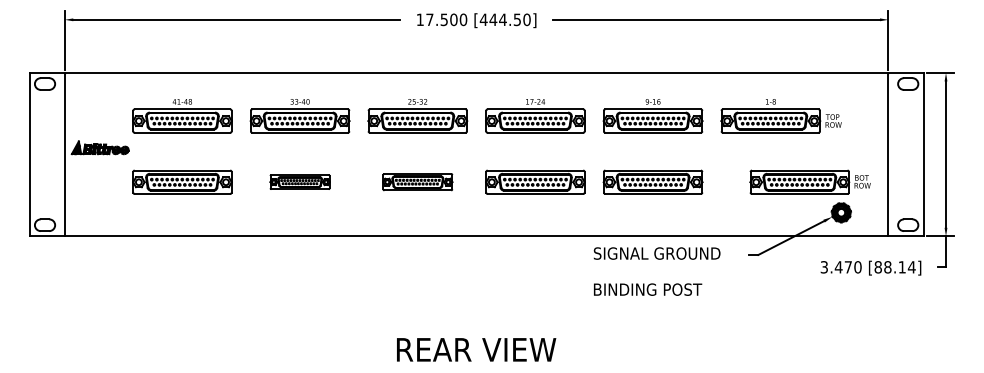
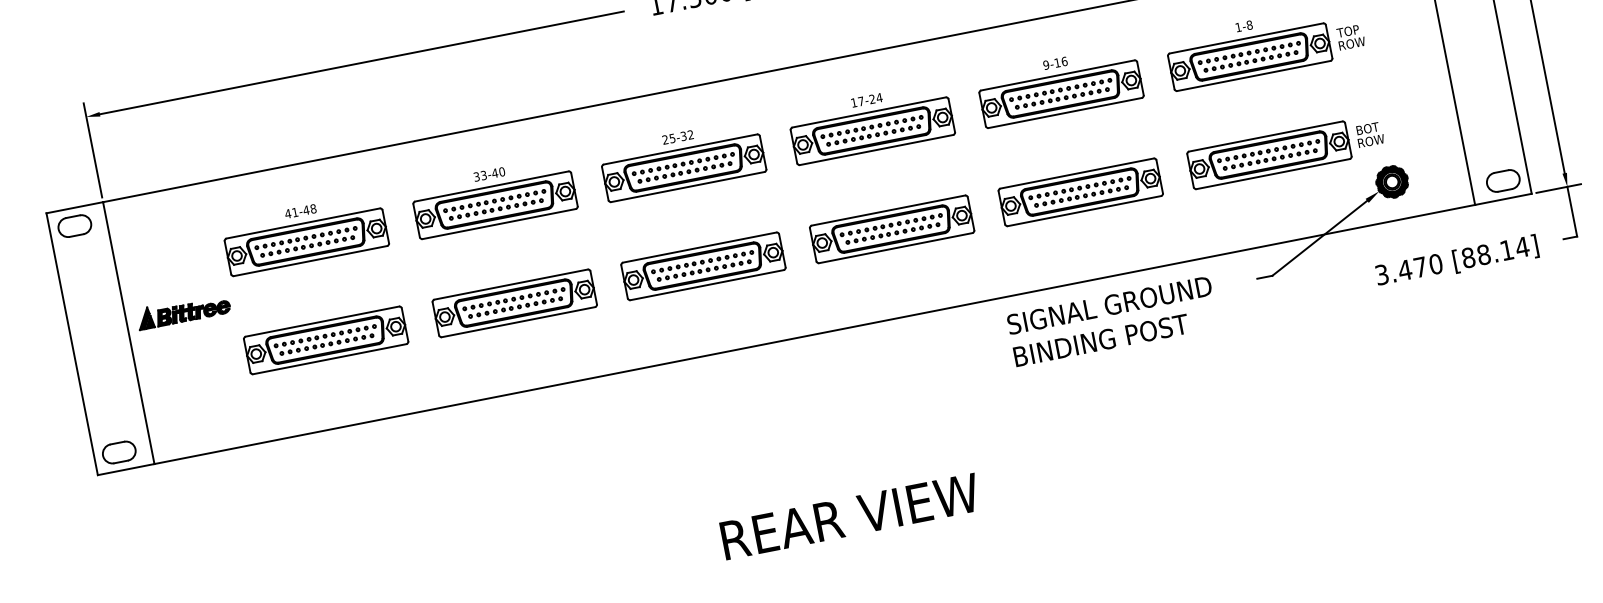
part: (299, 181) -> (513, 302), size x1.67
part: (417, 181) -> (702, 265), size x1.43
part: (809, 181) -> (1284, 151), moved
text: (648, 289) -> (1102, 340), moved

